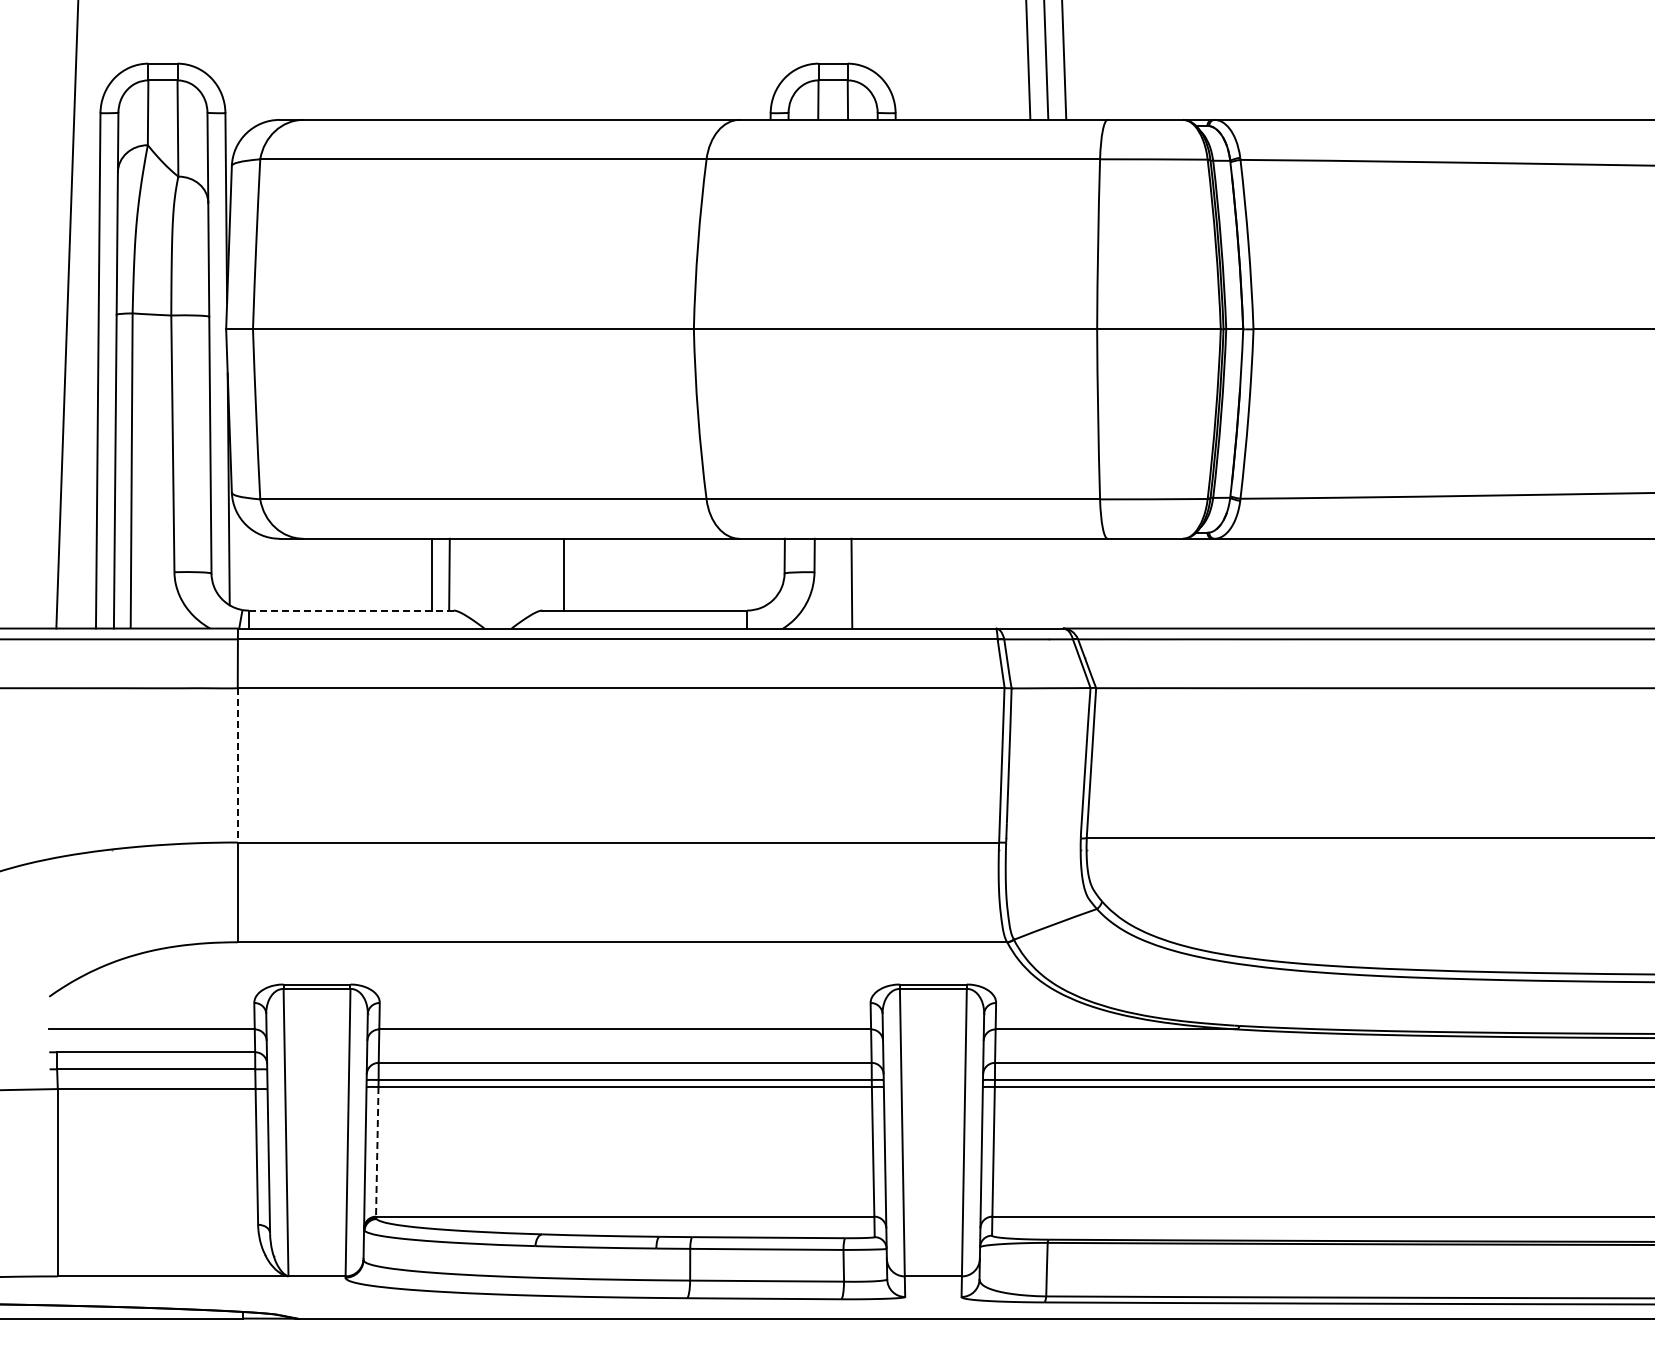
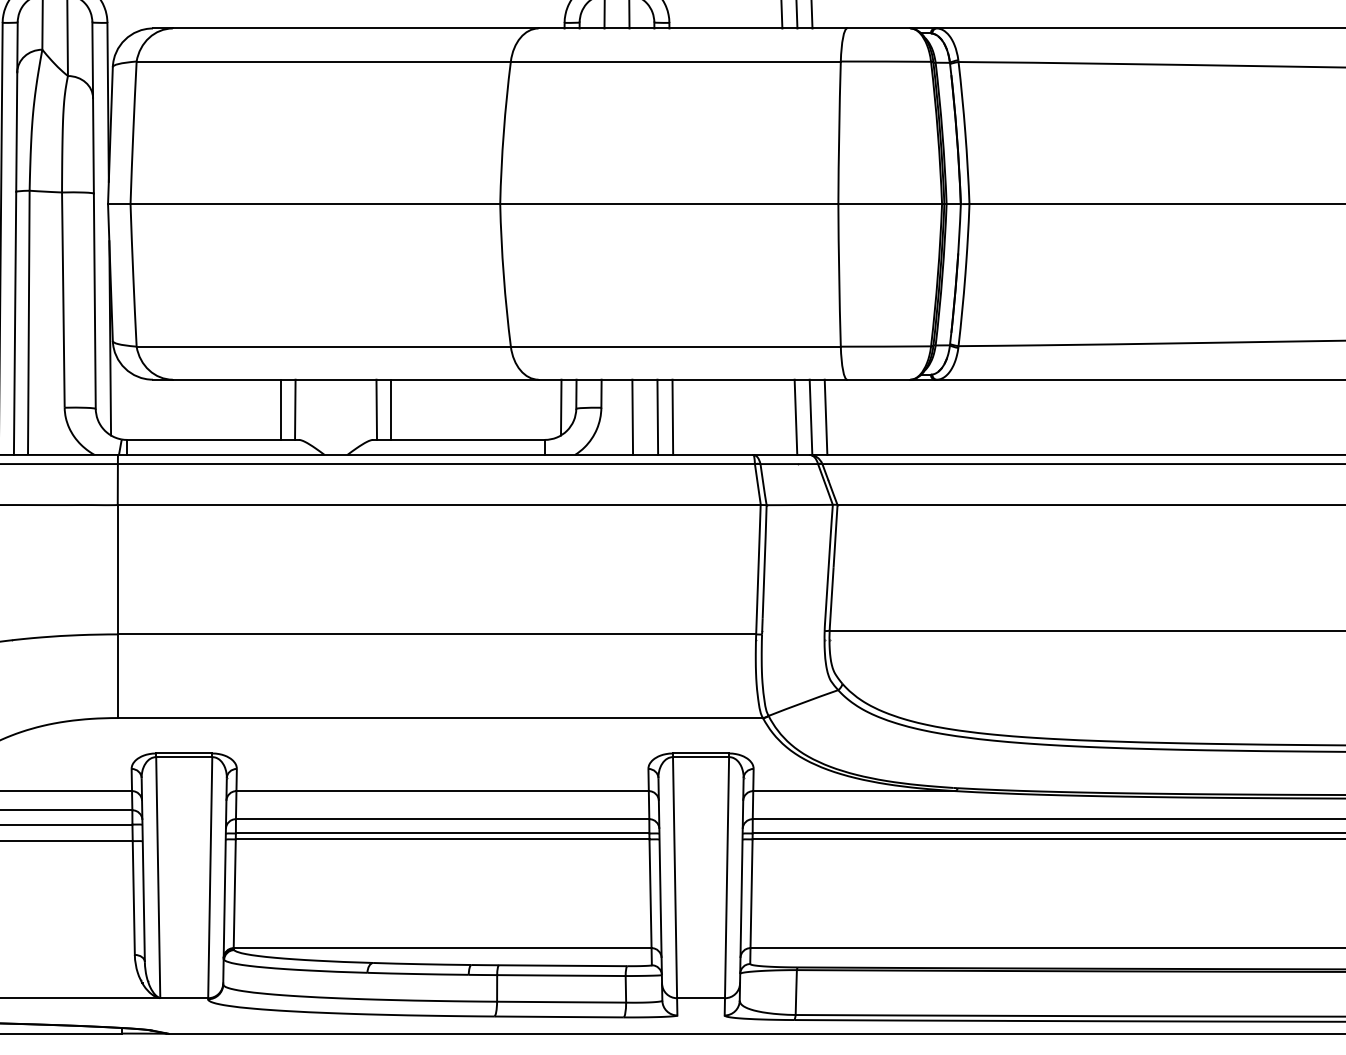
line: (766, 571) -> (561, 407), added
line: (546, 574) -> (376, 409), added
line: (881, 583) -> (657, 417), added
line: (899, 583) -> (672, 417), added
line: (1046, 583) -> (795, 417), added
line: (1064, 583) -> (810, 417), added
line: (1082, 583) -> (826, 417), added
line: (351, 610) -> (213, 439), dashed -> solid
line: (237, 765) -> (117, 569), dashed -> solid
line: (377, 1151) -> (234, 893), dashed -> solid

